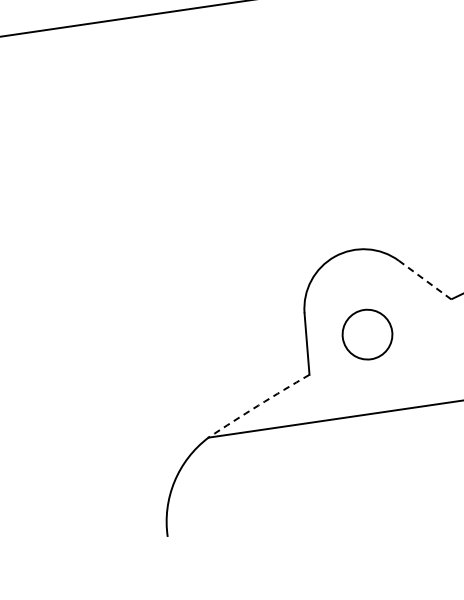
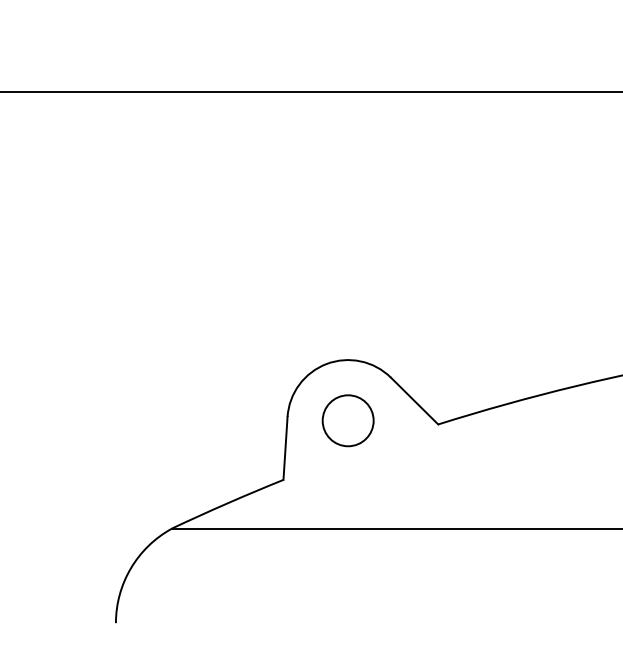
line: (424, 279) -> (414, 400), dashed -> solid
circle: (366, 334) -> (347, 420), moved
arc: (258, 405) -> (227, 503), dashed -> solid

